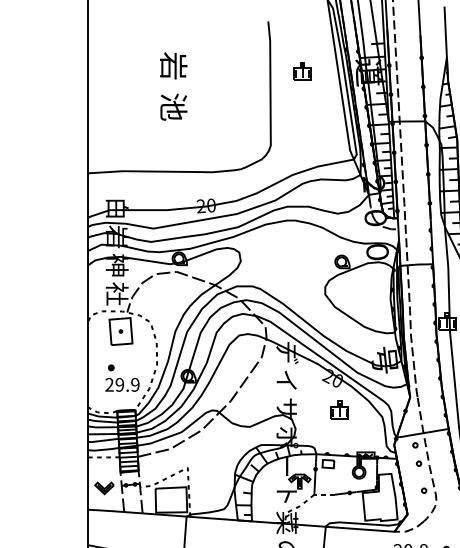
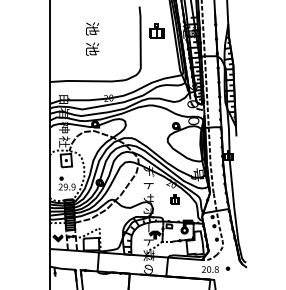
text: (173, 65) -> (92, 28), 岩 -> 池
part: (302, 71) -> (156, 31), size x1.6
text: (286, 379) -> (148, 184), イ -> ト

